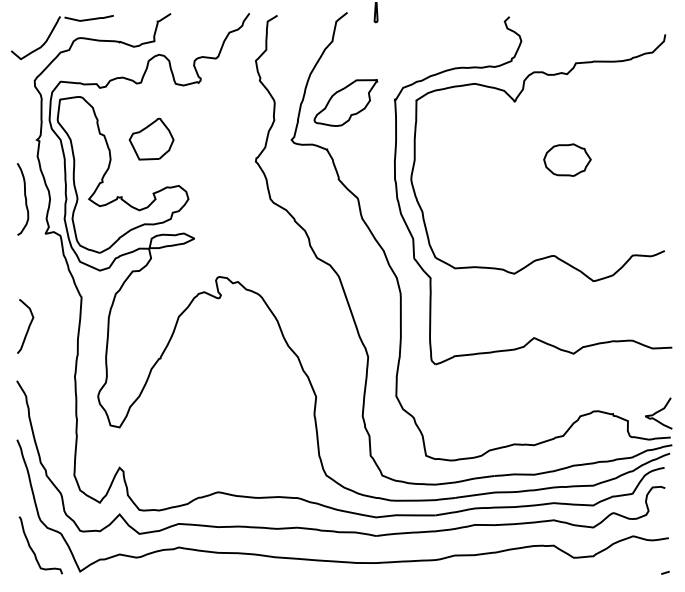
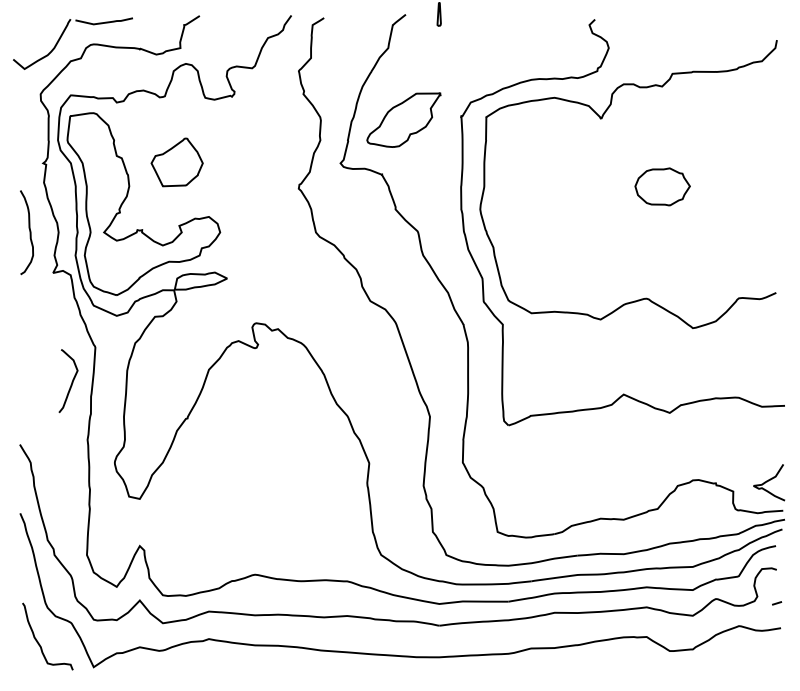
curve: (27, 328) -> (70, 383), moved
line: (665, 572) -> (777, 602), moved

